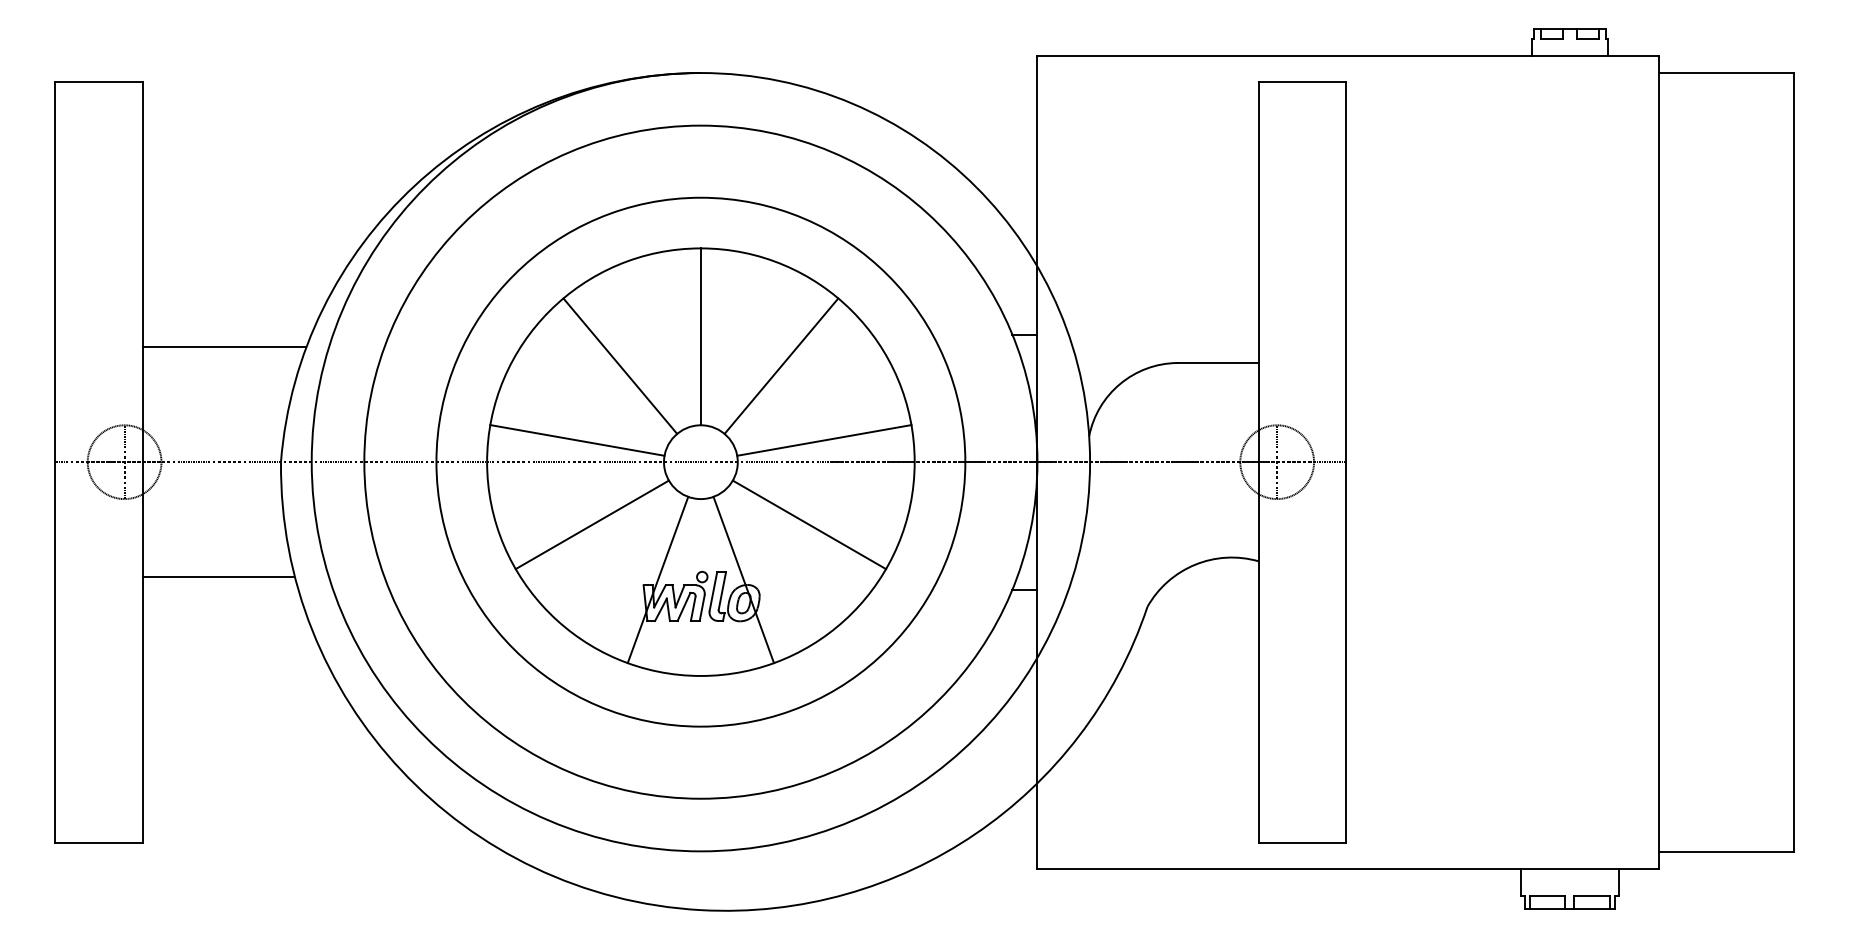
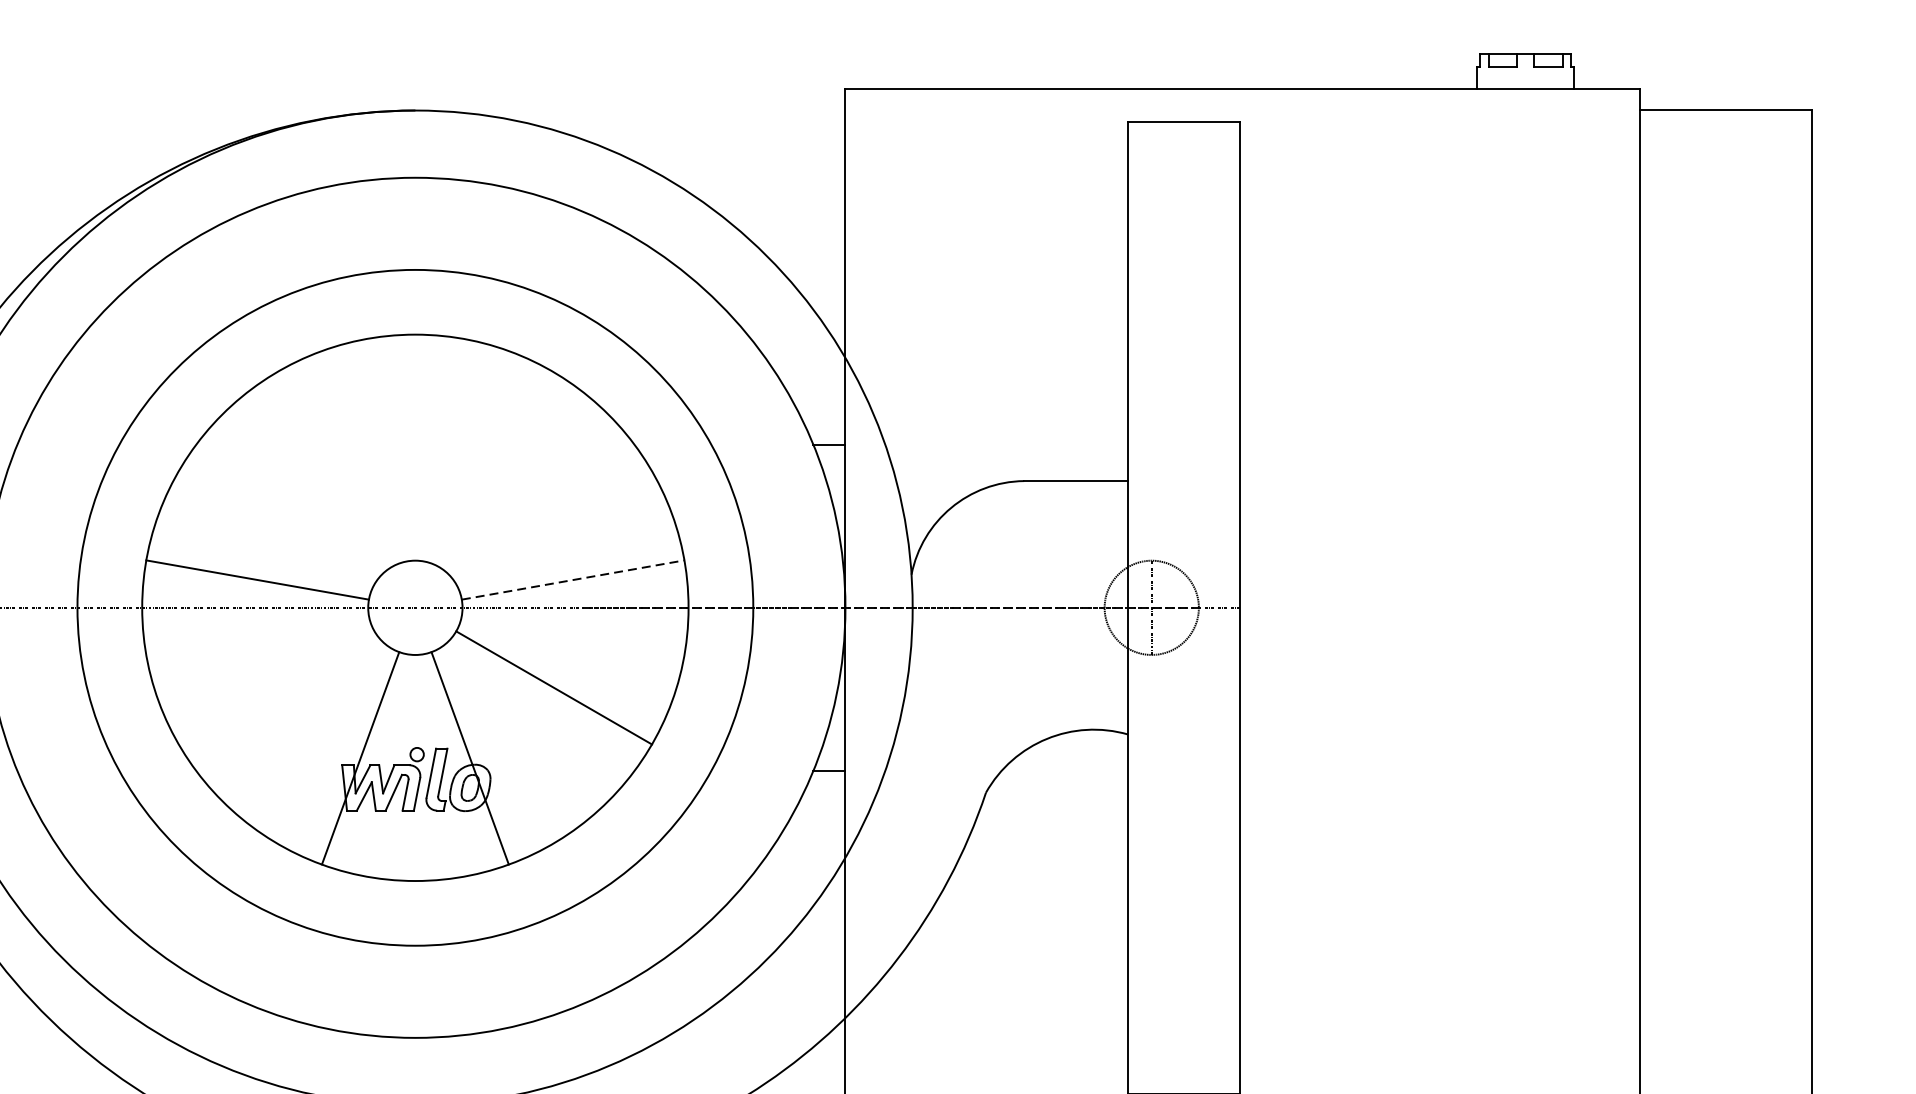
line: (700, 336) -> (414, 447), removed
line: (620, 365) -> (312, 484), removed
line: (781, 365) -> (518, 484), removed
line: (824, 440) -> (573, 580), solid -> dashed
line: (591, 524) -> (275, 687), removed

